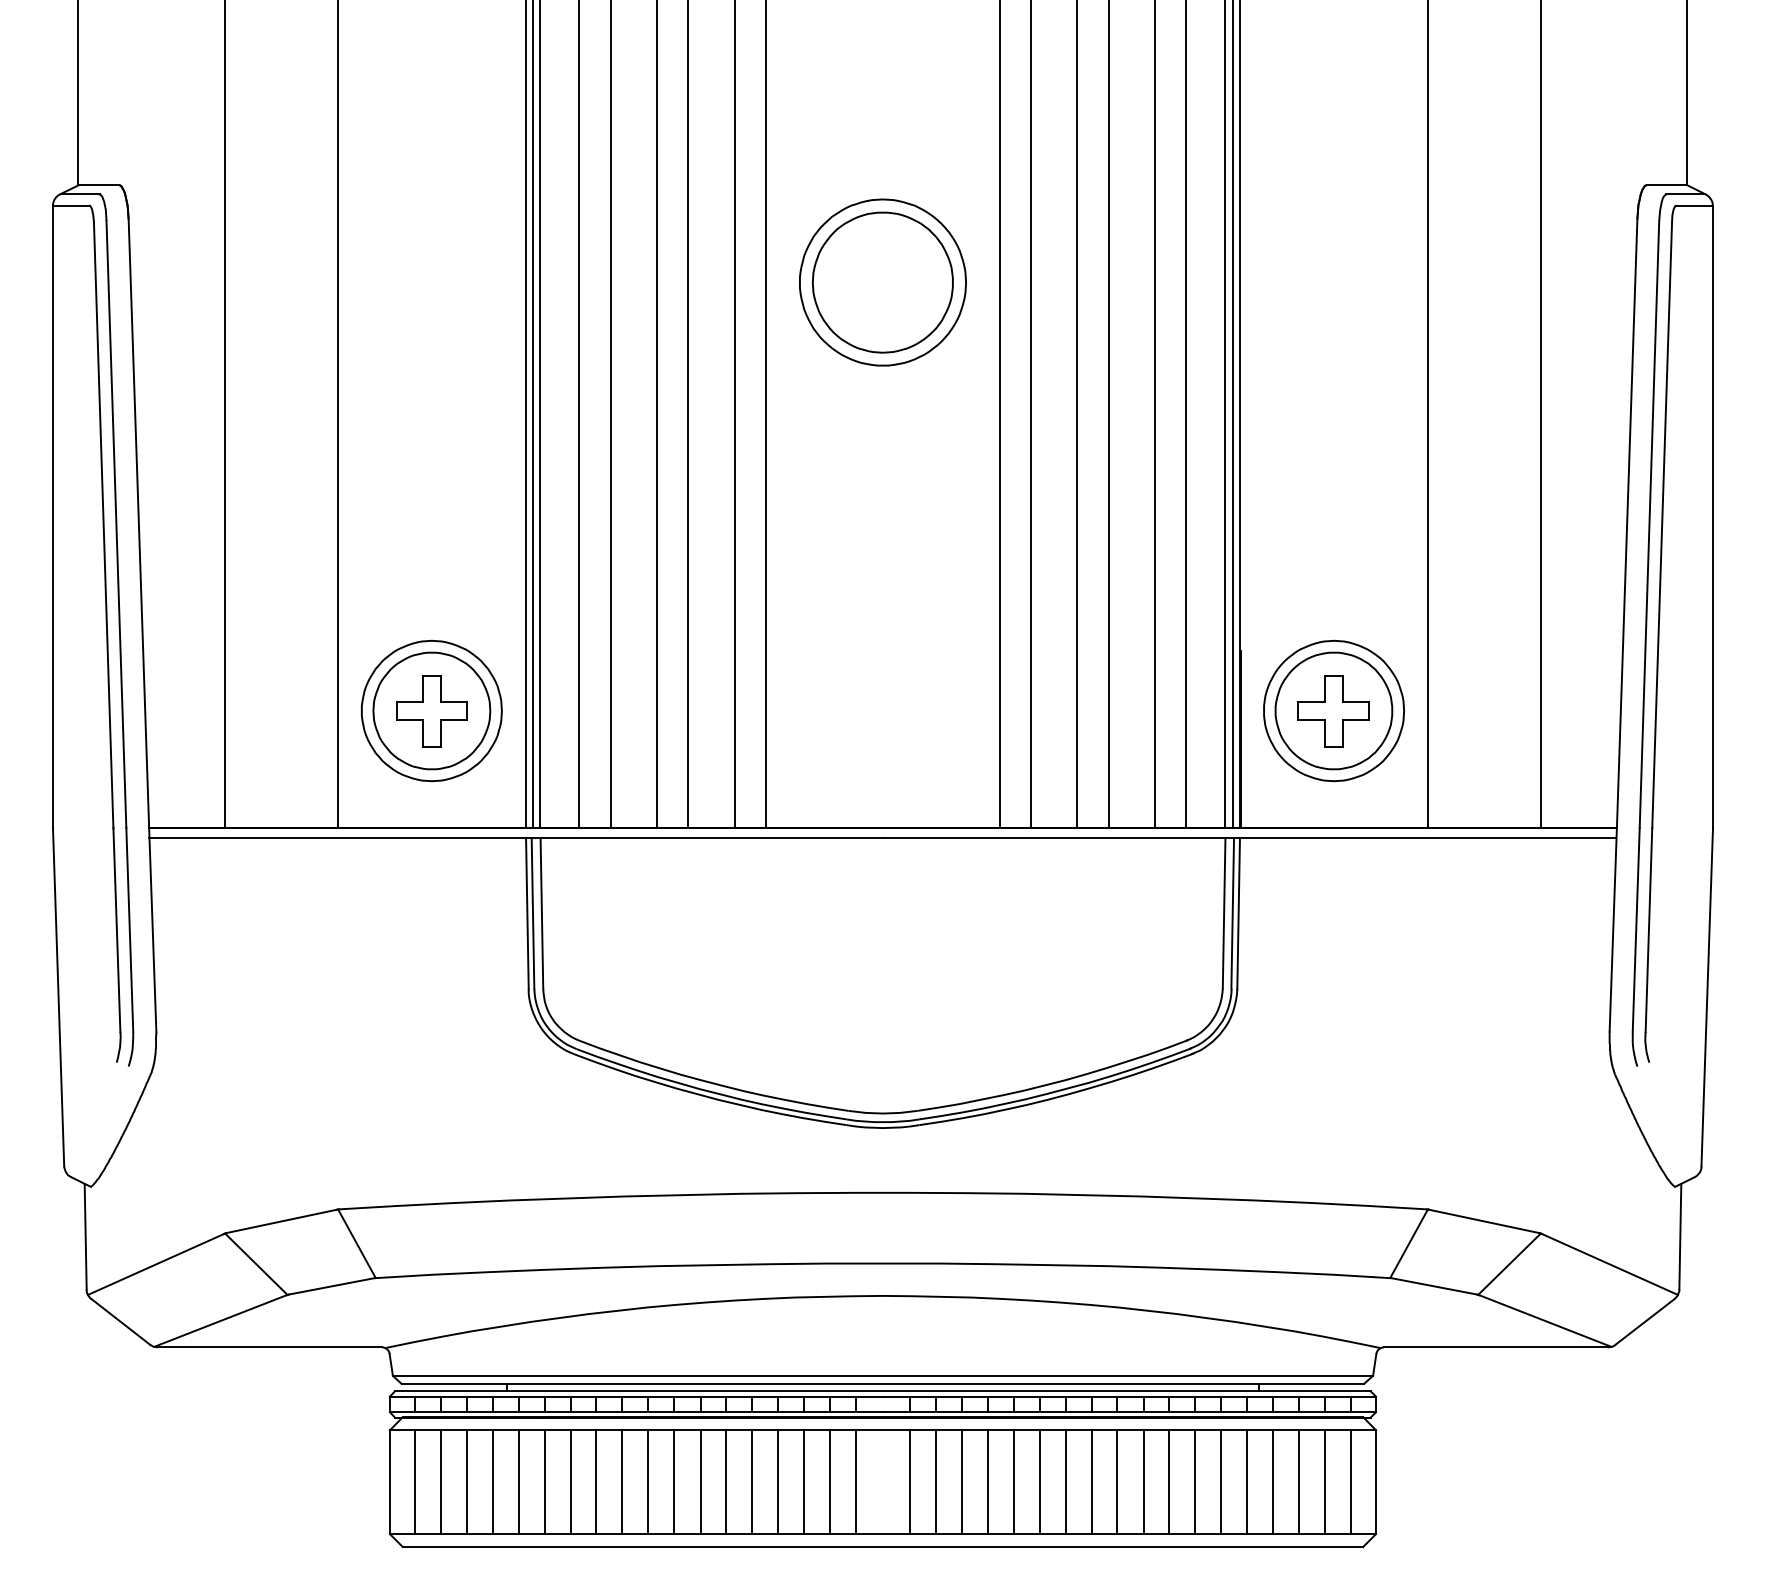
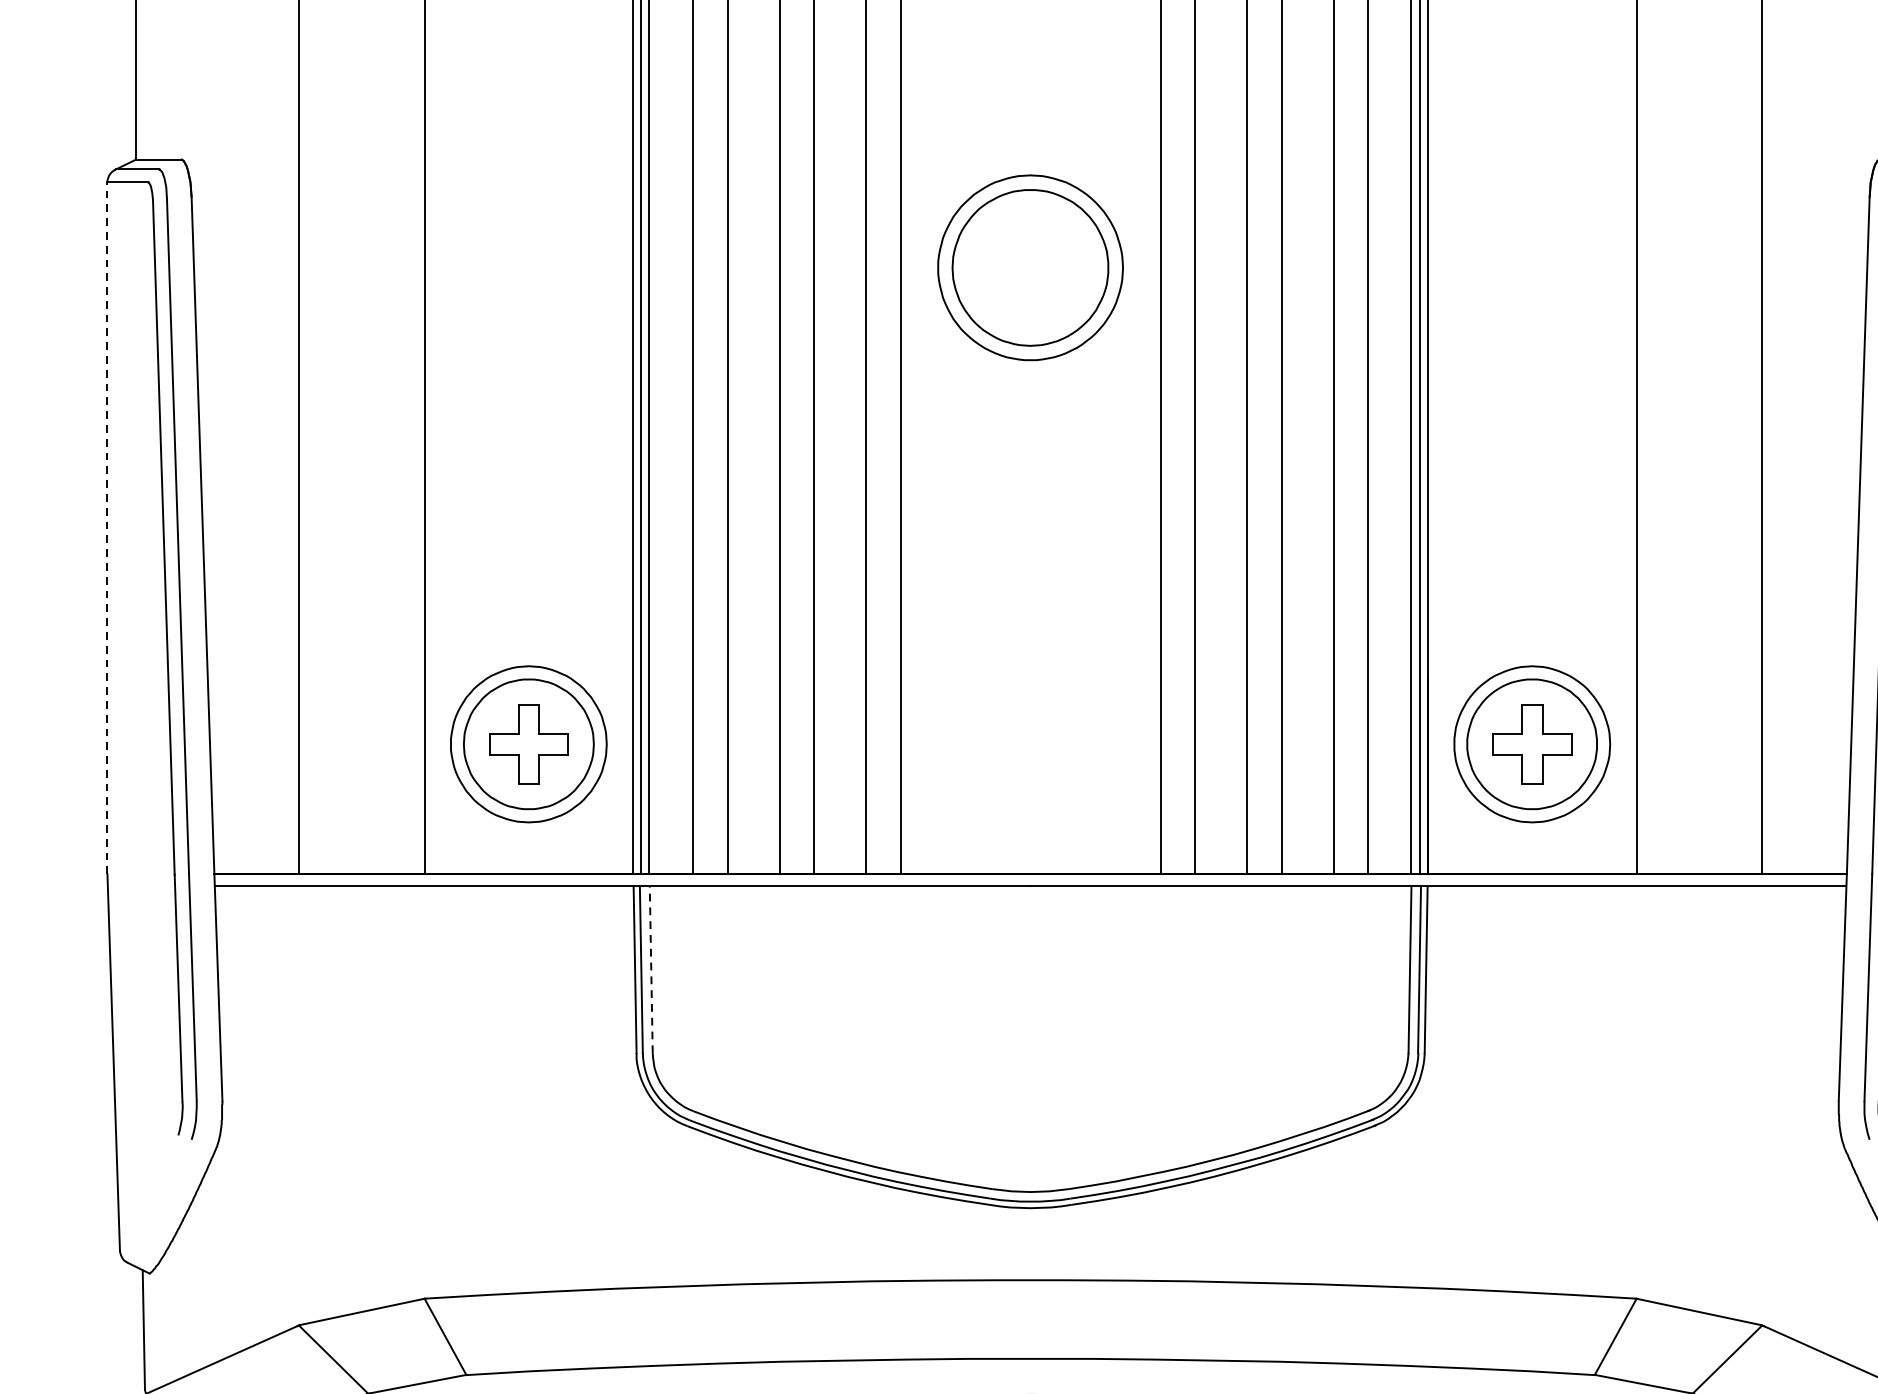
line: (52, 516) -> (106, 528), solid -> dashed
line: (541, 913) -> (650, 969), solid -> dashed

